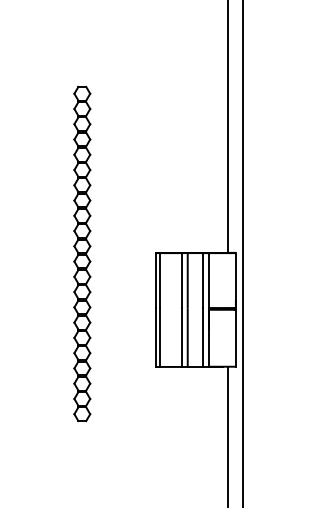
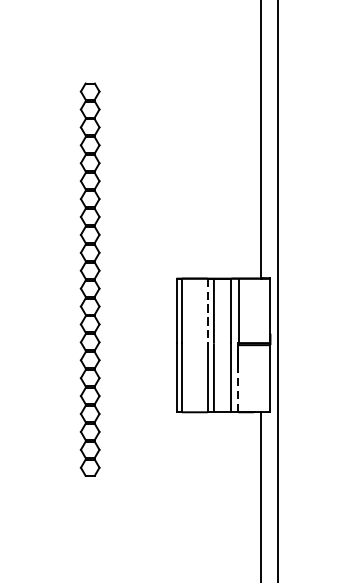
line: (182, 280) -> (207, 310), solid -> dashed
line: (208, 346) -> (238, 388), solid -> dashed

